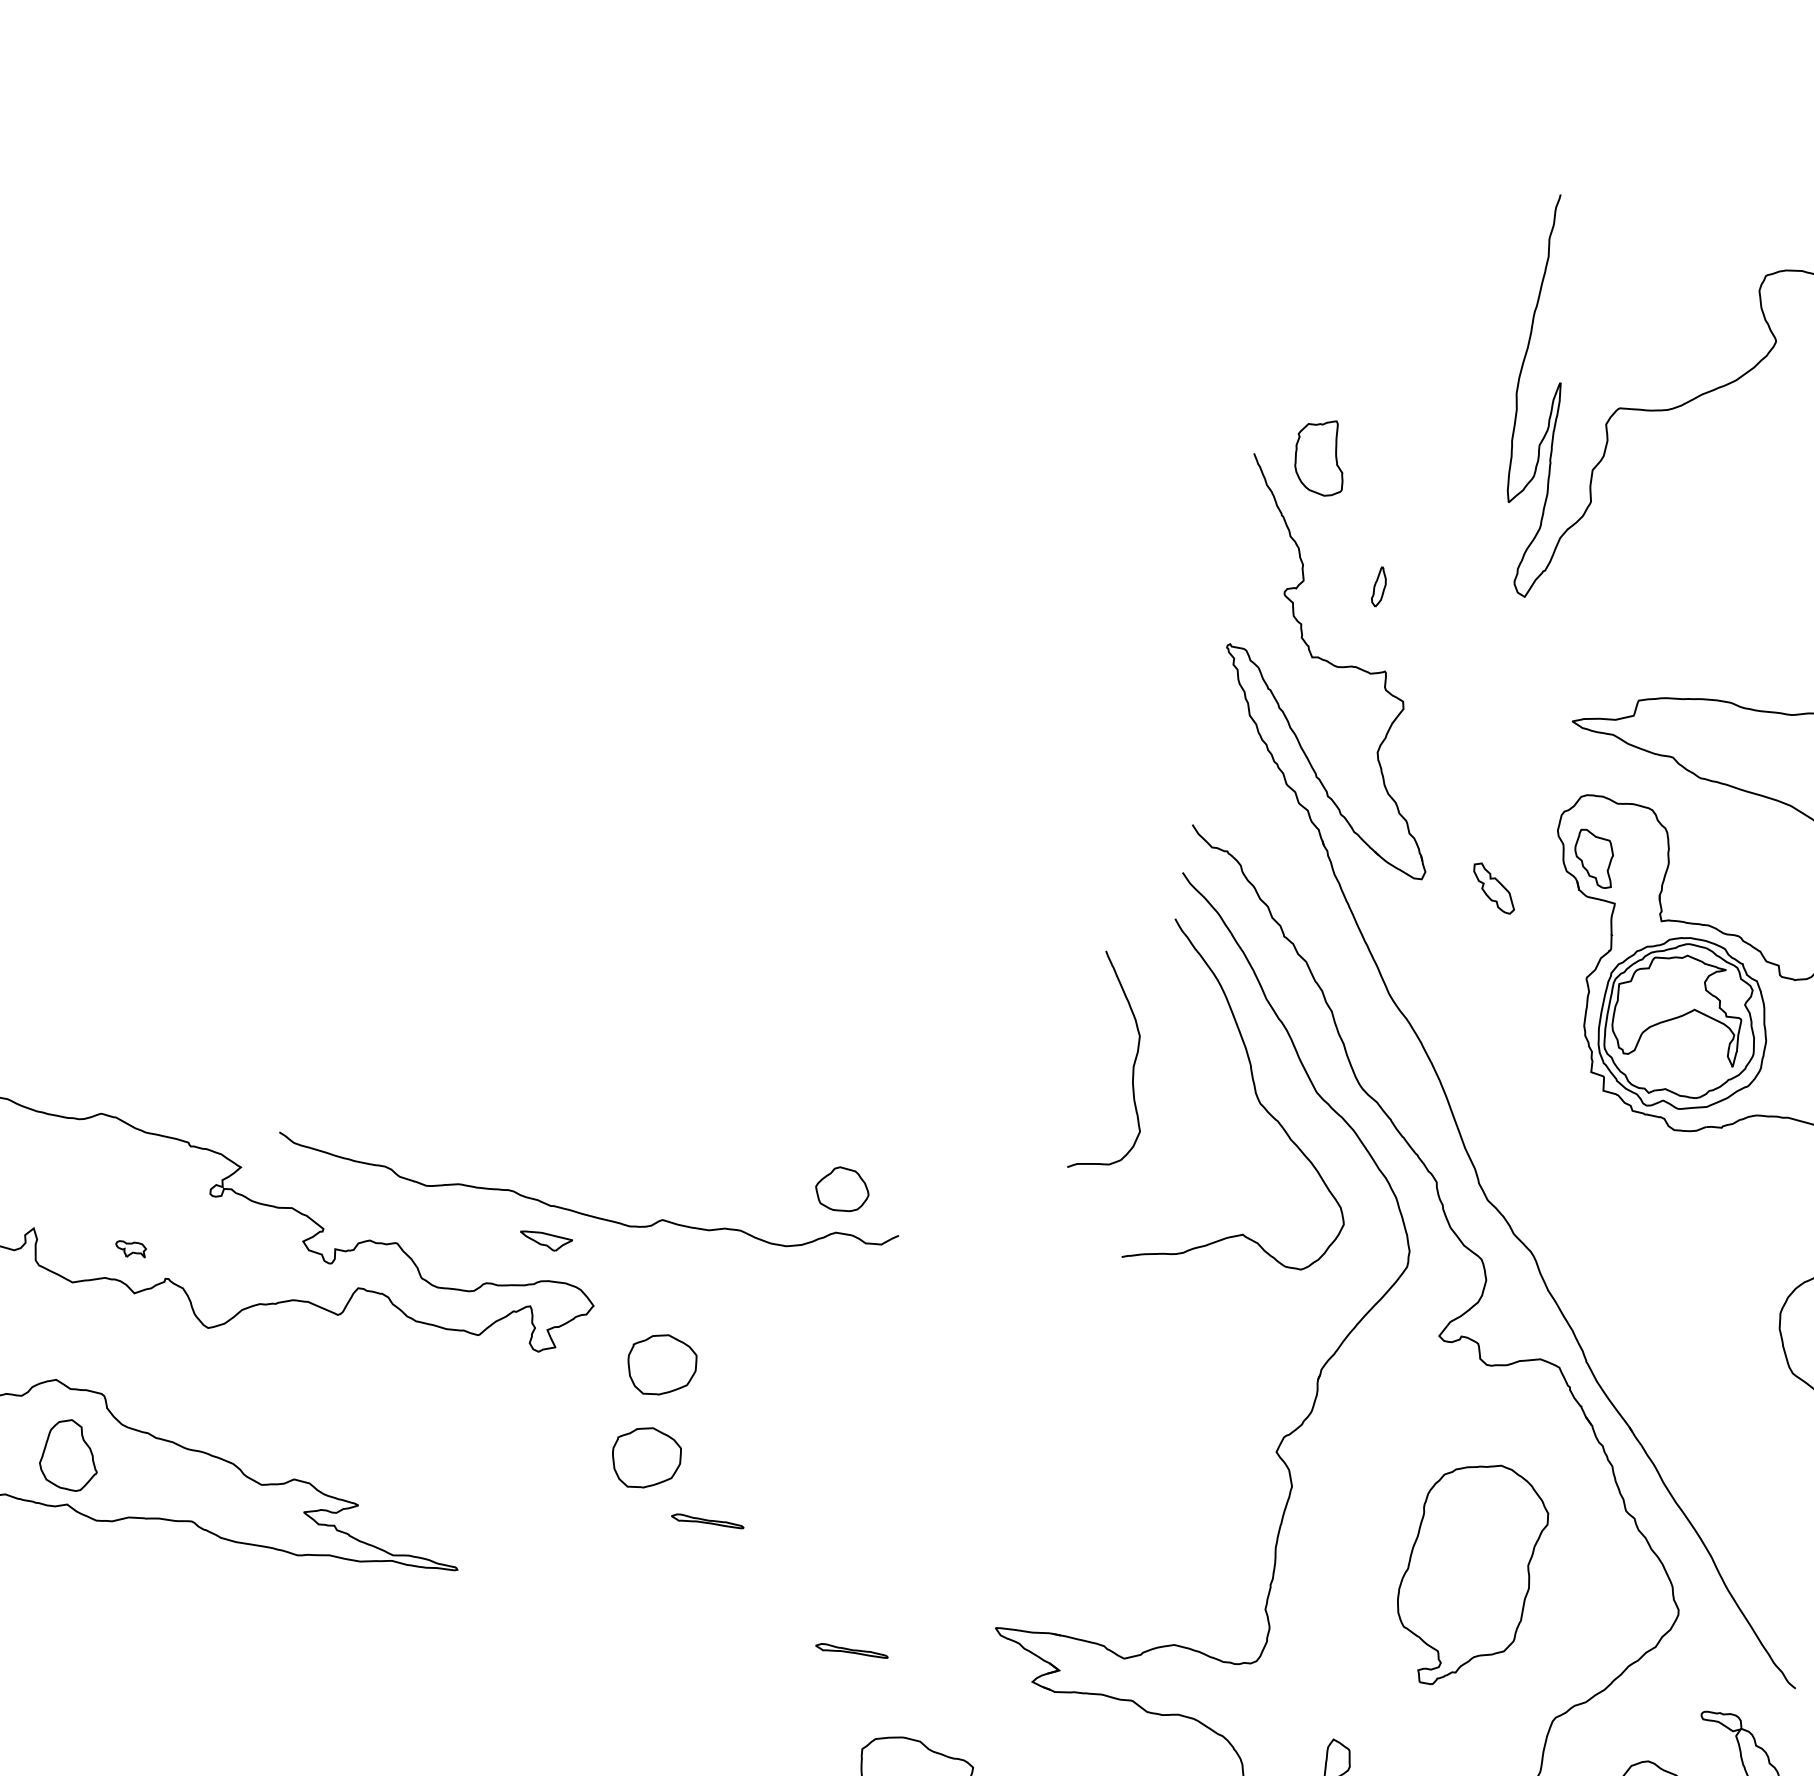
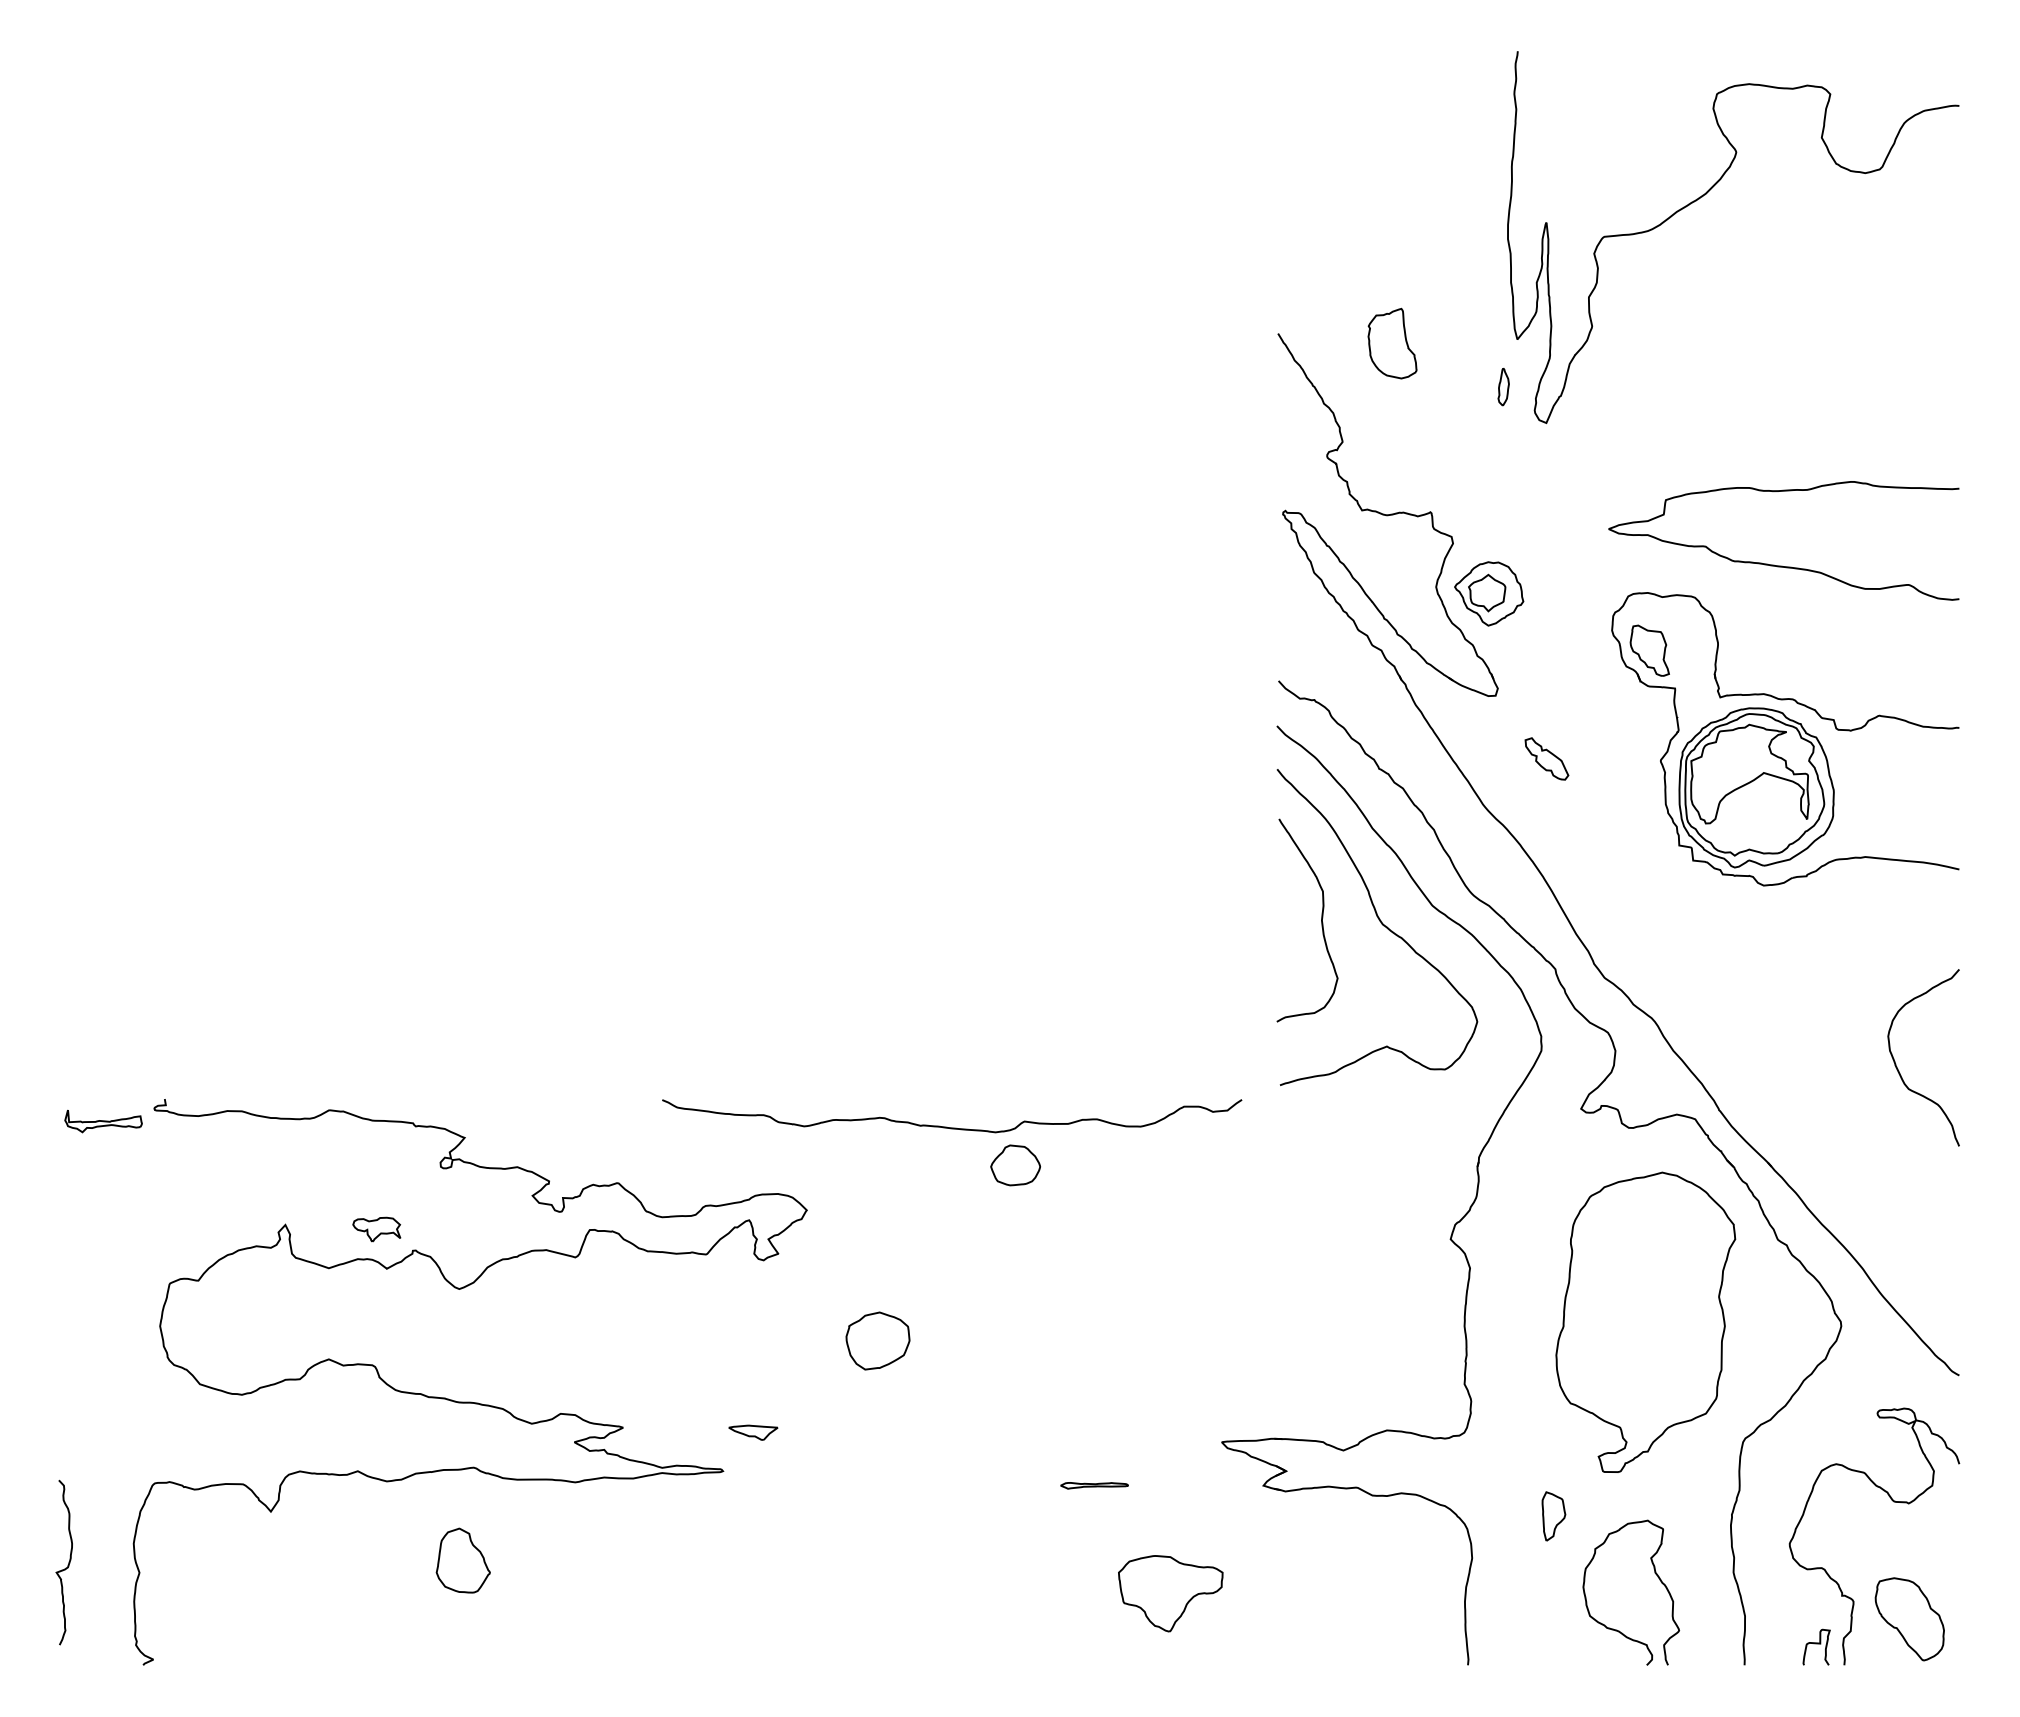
part: (1320, 456) -> (1392, 343), moved
part: (1379, 586) -> (1503, 386), moved
part: (1433, 768) -> (1489, 593), added
part: (1493, 887) -> (1546, 758), moved
curve: (1133, 1066) -> (1321, 920), moved
part: (842, 1189) -> (1015, 1165), moved
curve: (584, 1213) -> (952, 1127), moved
part: (545, 1241) -> (753, 1432), moved
part: (130, 1249) -> (376, 1229), size x1.67
part: (661, 1364) -> (877, 1253), removed
part: (69, 1454) -> (462, 1560), moved
part: (707, 1521) -> (943, 1389), removed
part: (1470, 1574) -> (1645, 1321), size x1.43

